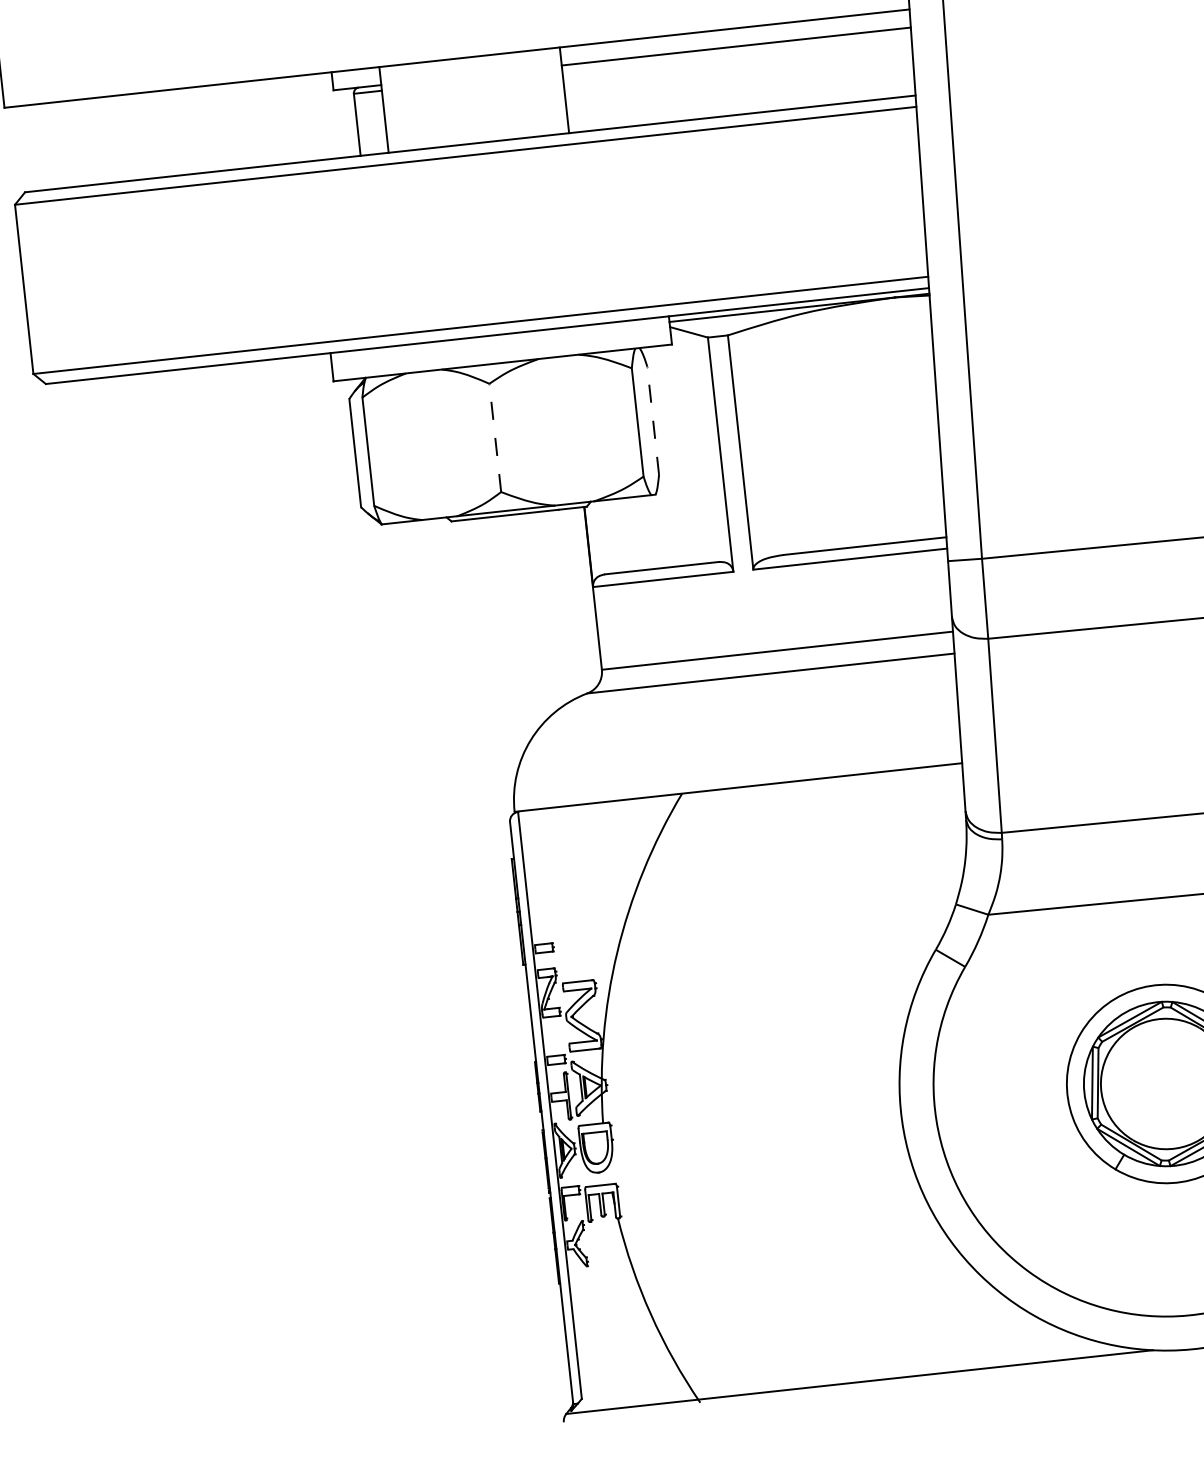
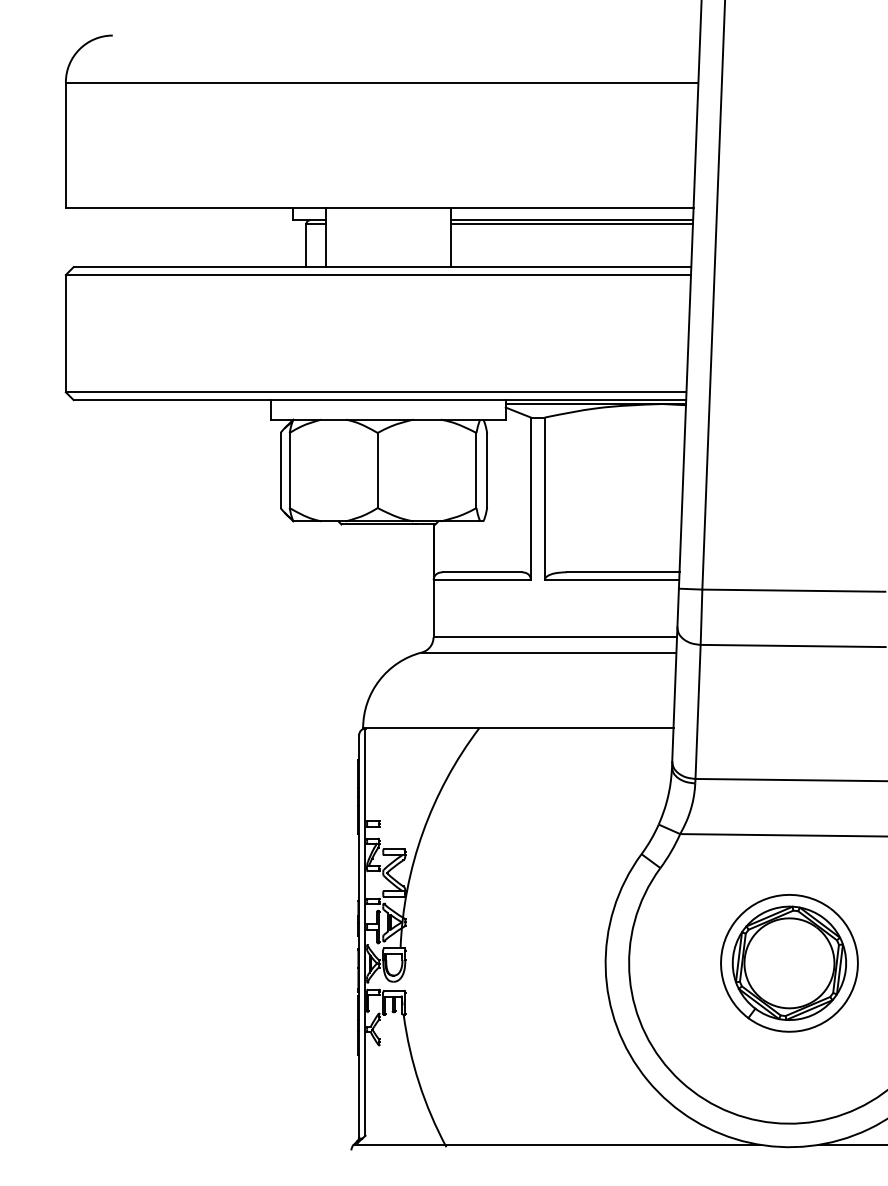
line: (736, 52) -> (571, 224), added
line: (653, 420) -> (487, 470), dashed -> solid
line: (494, 437) -> (377, 470), dashed -> solid

